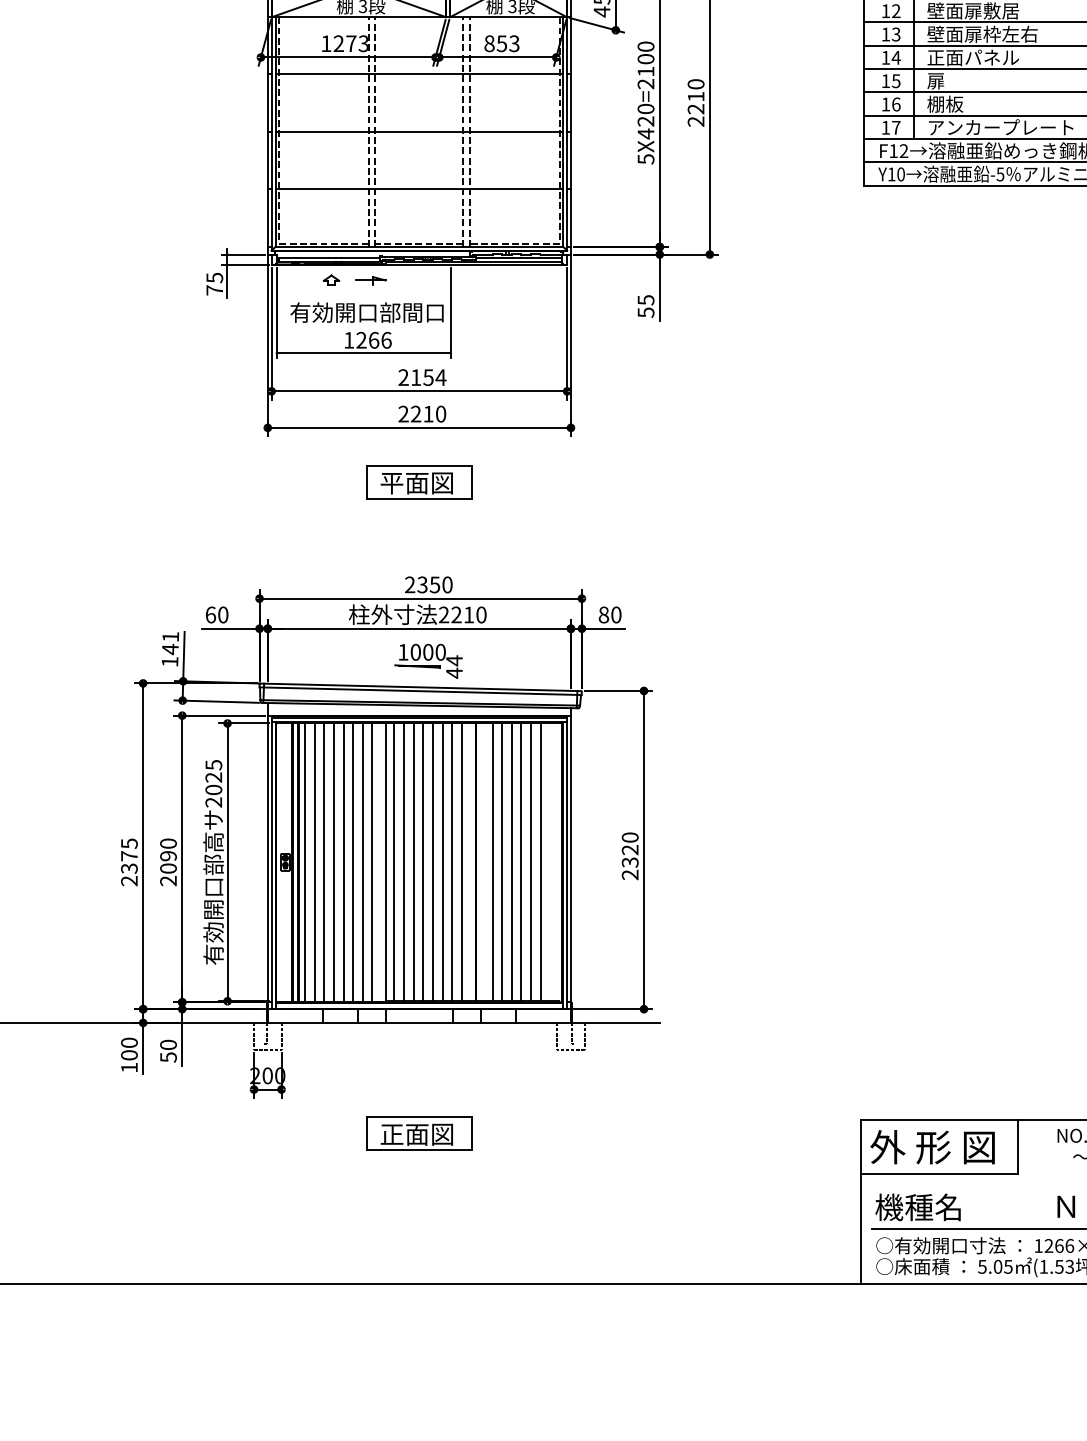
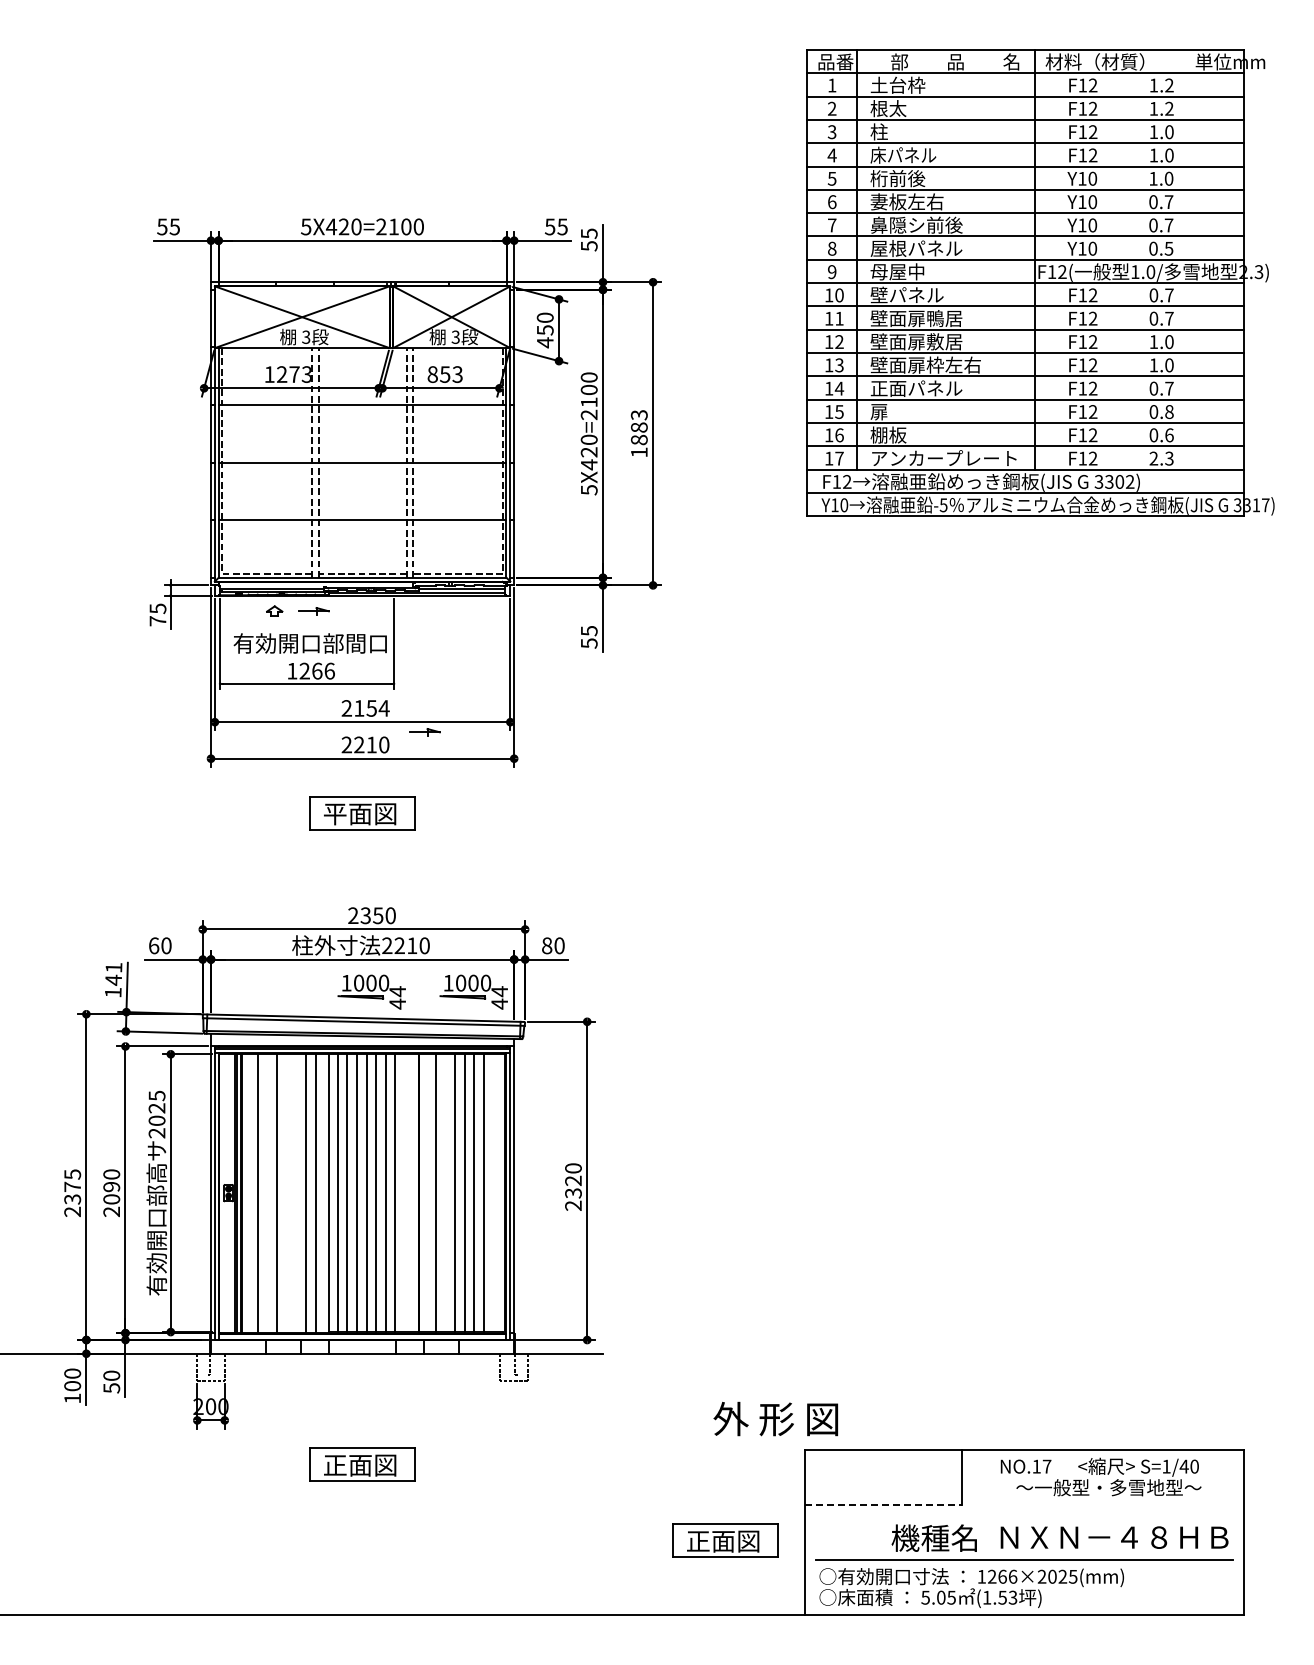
text: (695, 102) -> (638, 433), 2210 -> 1883
part: (481, 401) -> (424, 732), added
part: (530, 660) -> (473, 991), added
line: (305, 862) -> (248, 1193), removed
line: (324, 862) -> (267, 1193), removed
line: (343, 862) -> (286, 1193), removed
line: (353, 862) -> (296, 1193), removed
line: (461, 862) -> (404, 1193), removed
line: (502, 862) -> (445, 1193), removed
text: (932, 1146) -> (775, 1418), moved
line: (940, 1174) -> (883, 1505), solid -> dashed
text: (917, 1206) -> (933, 1537), moved
part: (782, 1209) -> (725, 1540), added

